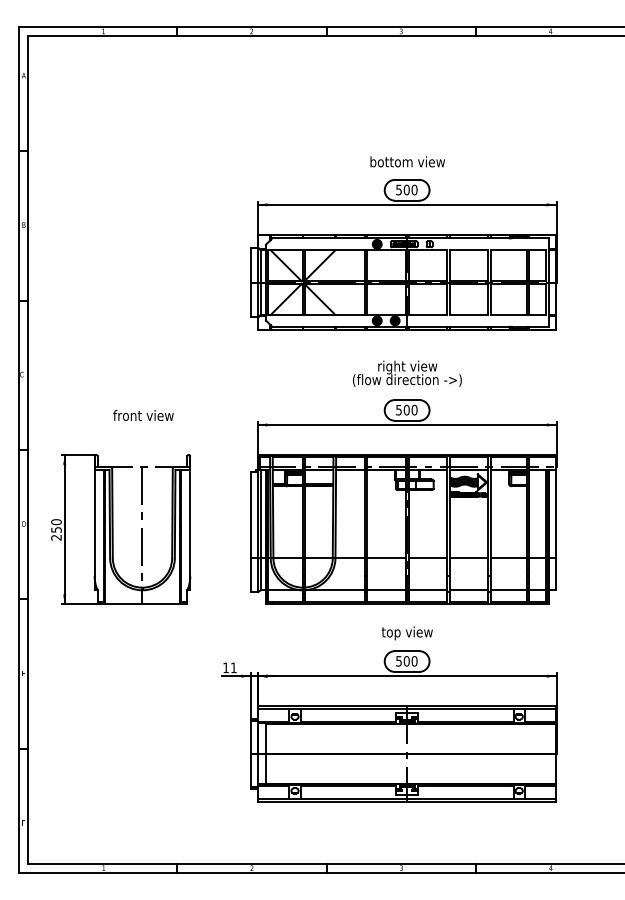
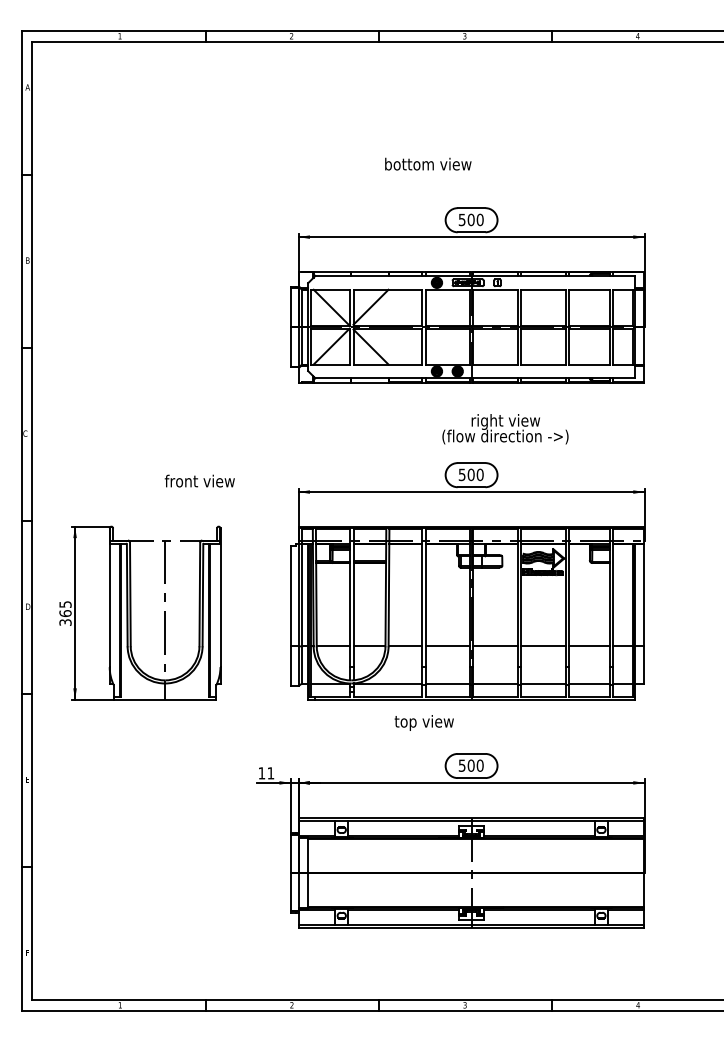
text: (407, 161) -> (428, 163), moved
text: (407, 373) -> (505, 428), moved
text: (143, 415) -> (199, 481), moved
text: (56, 529) -> (65, 613), 250 -> 365
text: (406, 633) -> (423, 723), moved

